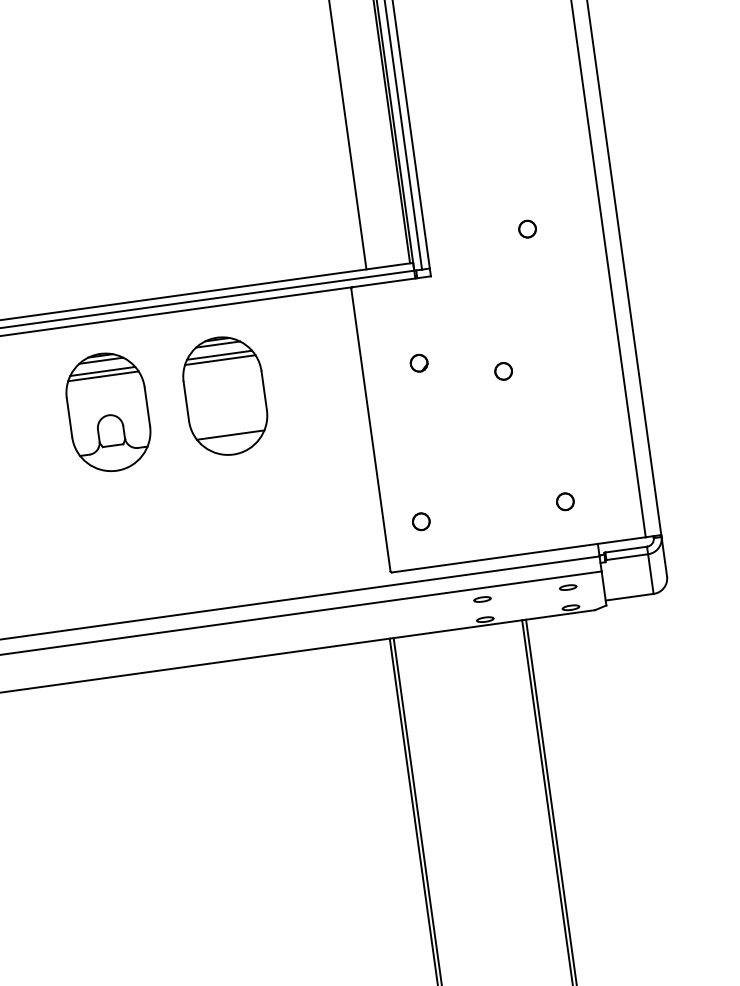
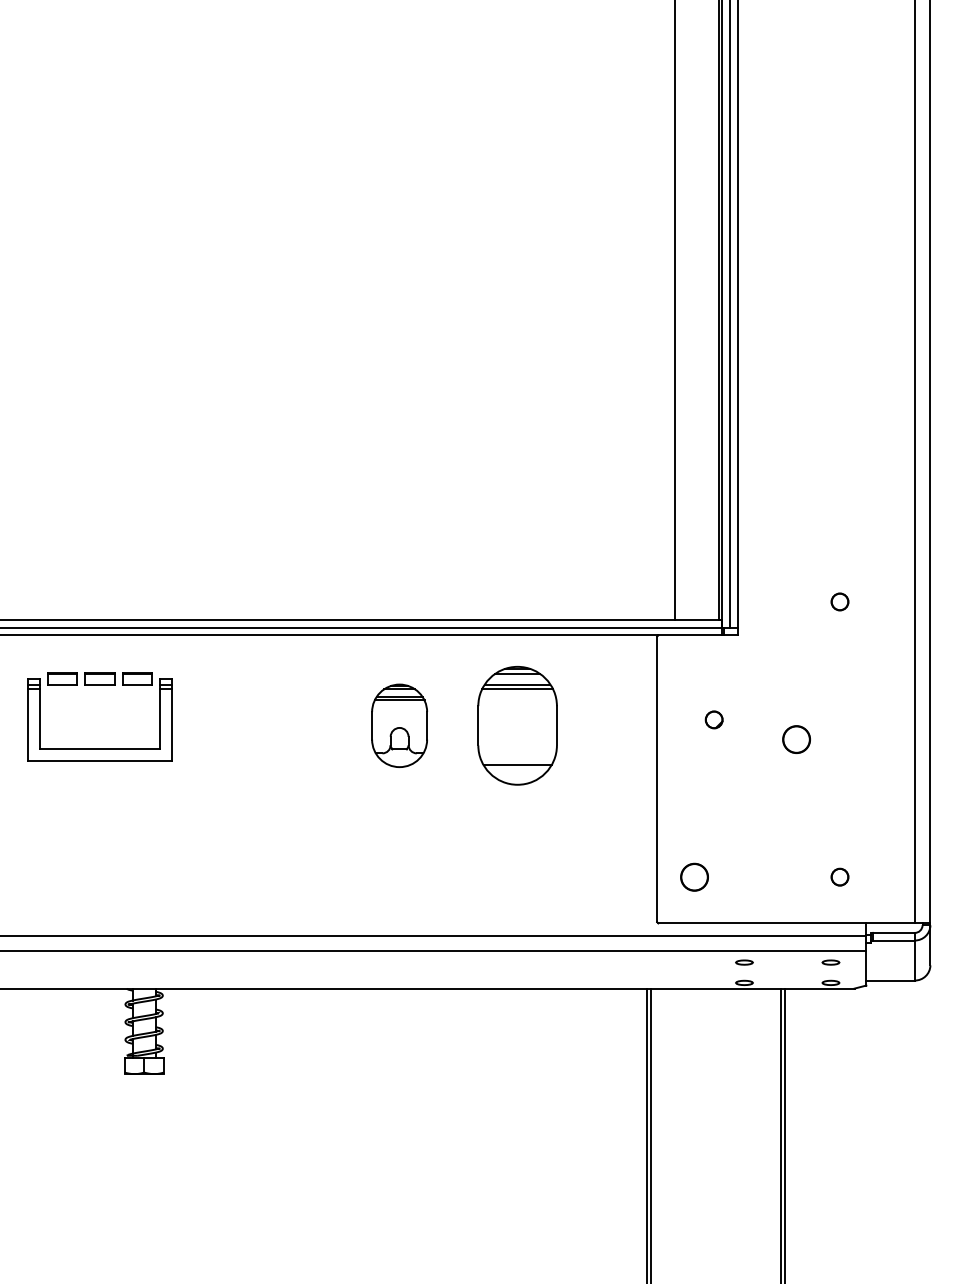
part: (503, 371) -> (796, 739), size x1.6
part: (108, 412) -> (399, 725), size x0.7
part: (421, 521) -> (694, 876), size x1.6

